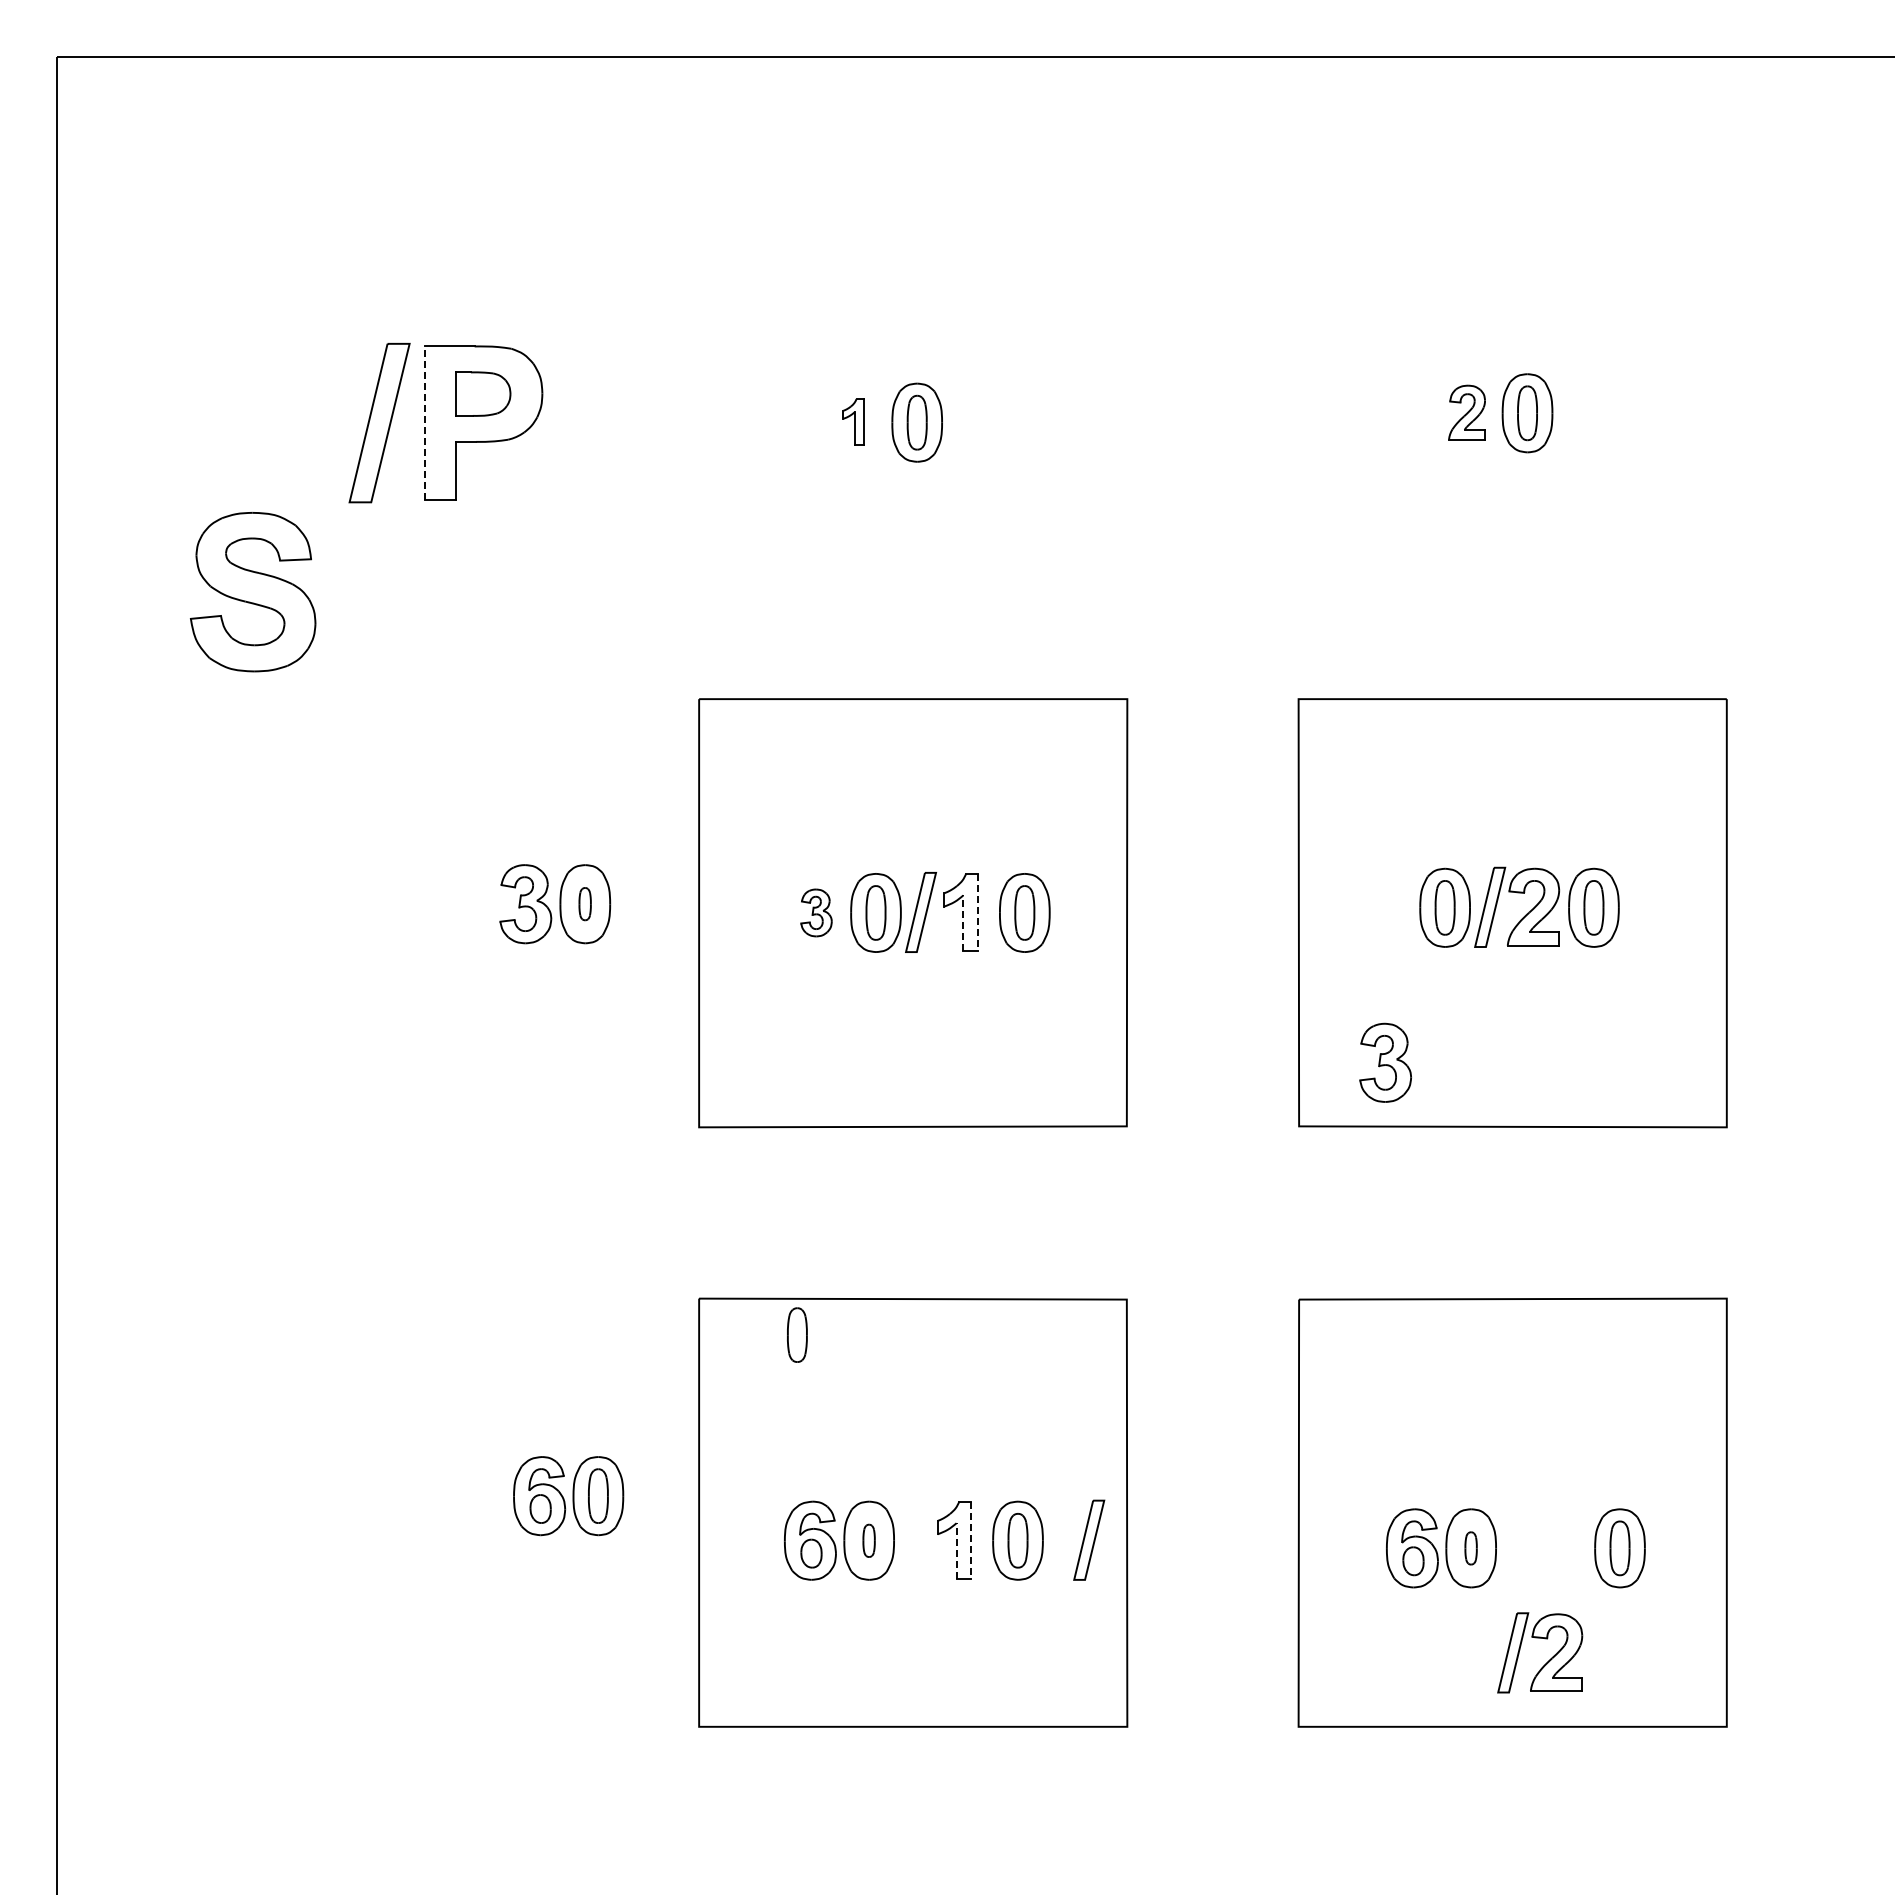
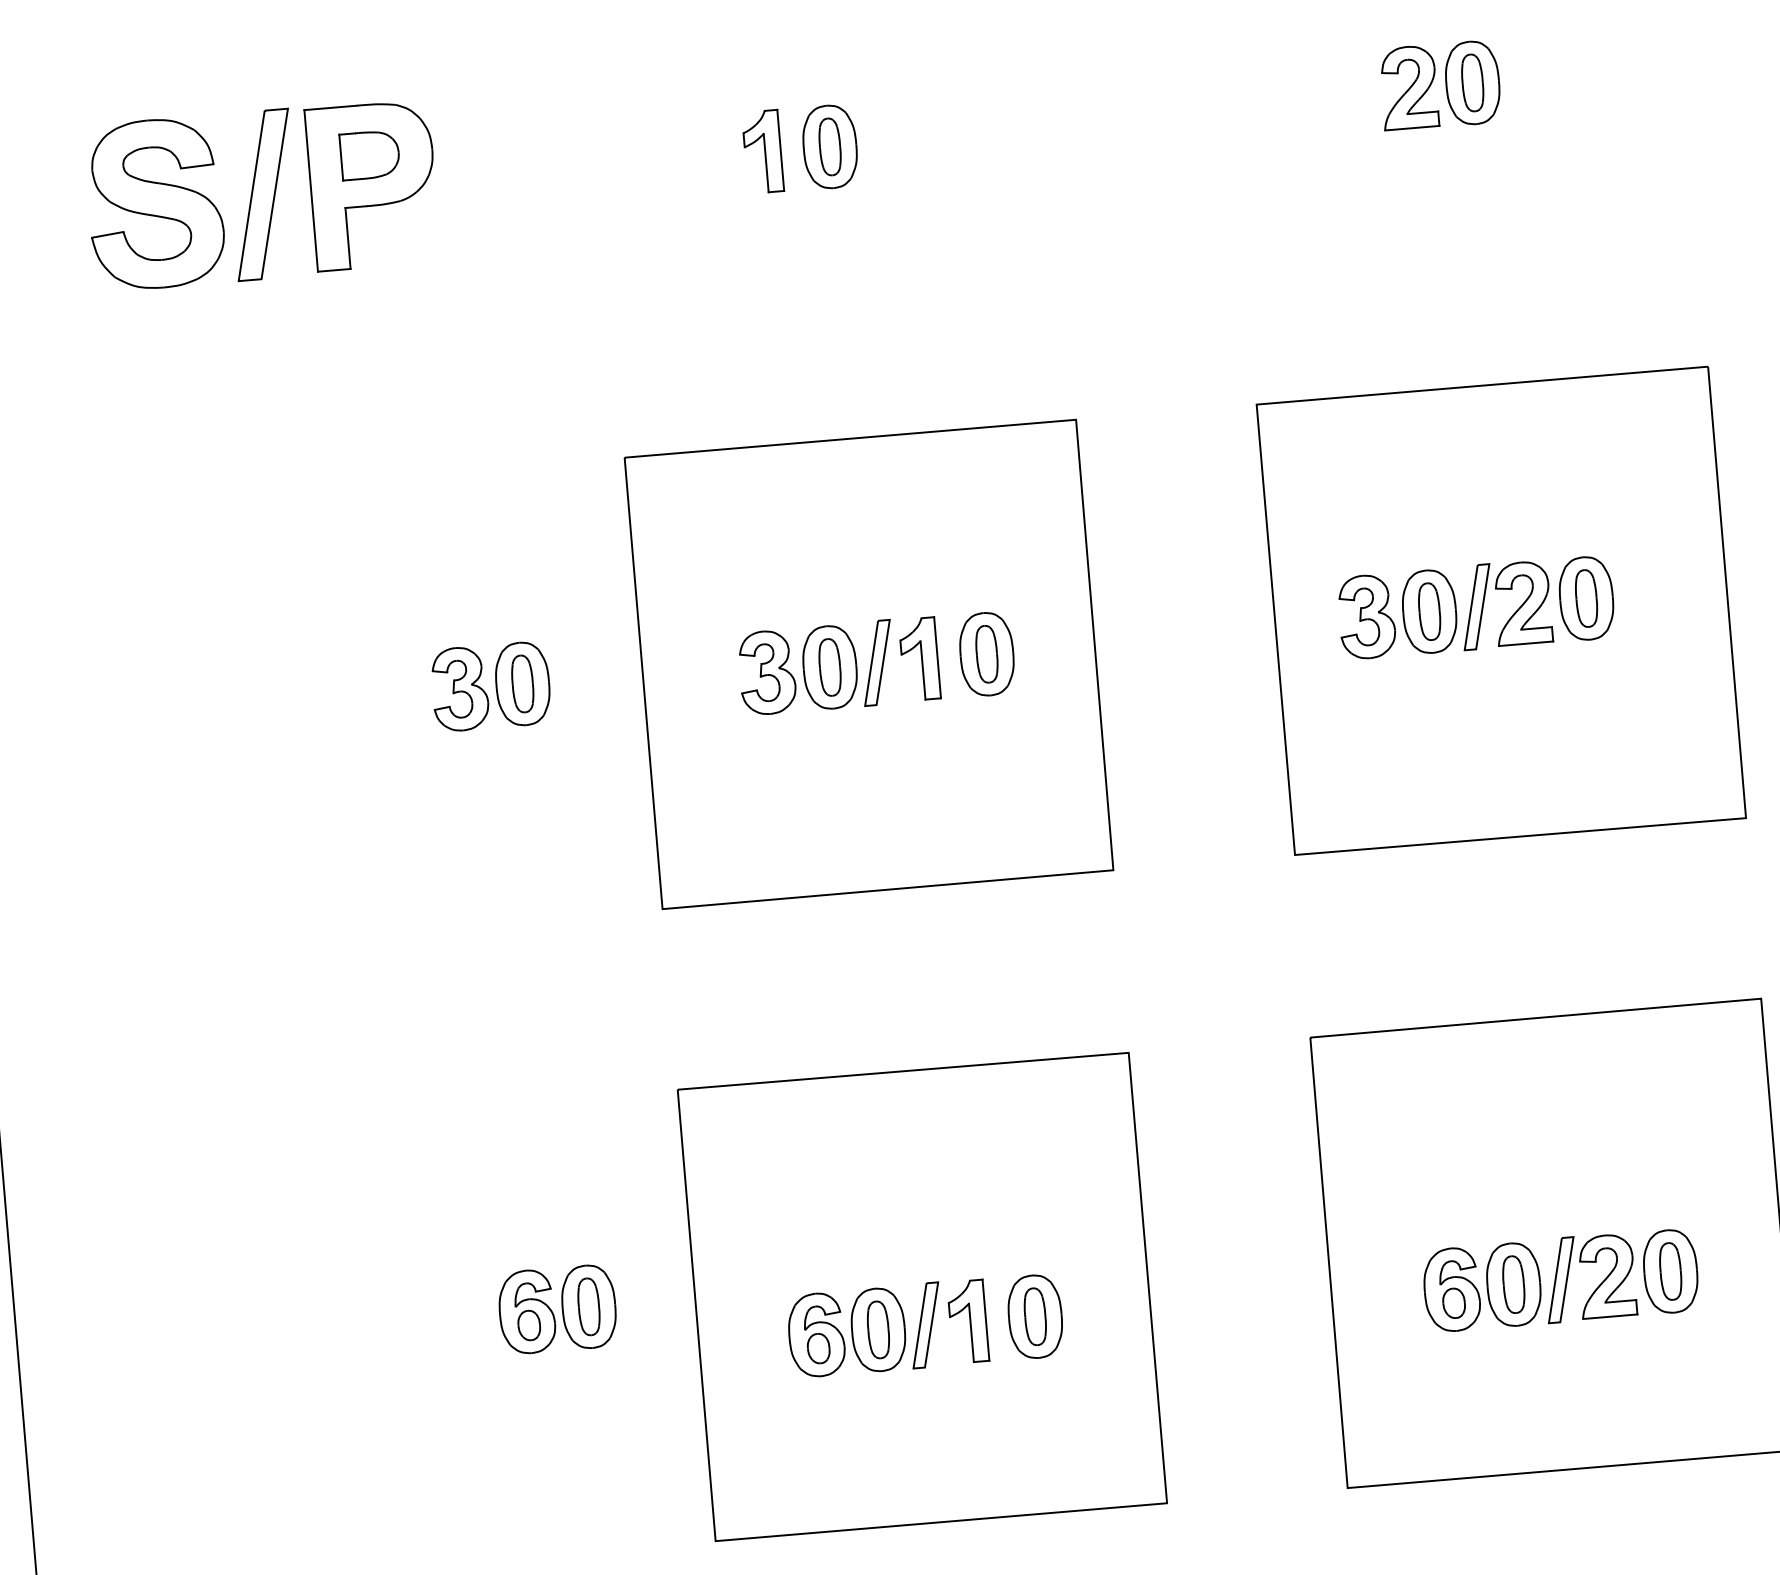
part: (1466, 412) -> (1408, 87), size x1.43
part: (853, 422) -> (762, 152), size x1.67
line: (425, 423) -> (311, 191), dashed -> solid
part: (253, 592) -> (155, 204), moved
part: (584, 903) -> (521, 683), size x1.67
part: (816, 912) -> (767, 672), size x1.67
line: (978, 912) -> (938, 657), dashed -> solid
line: (963, 923) -> (923, 670), dashed -> solid
part: (1385, 1062) -> (1366, 616), moved
part: (797, 1334) -> (784, 1118), removed
part: (1089, 1539) -> (926, 1324), moved
part: (868, 1540) -> (877, 1329), size x1.67
line: (971, 1540) -> (986, 1320), dashed -> solid
part: (1470, 1548) -> (1513, 1284), size x1.67
line: (956, 1550) -> (971, 1332), dashed -> solid
part: (1548, 1660) -> (1599, 1285), moved

